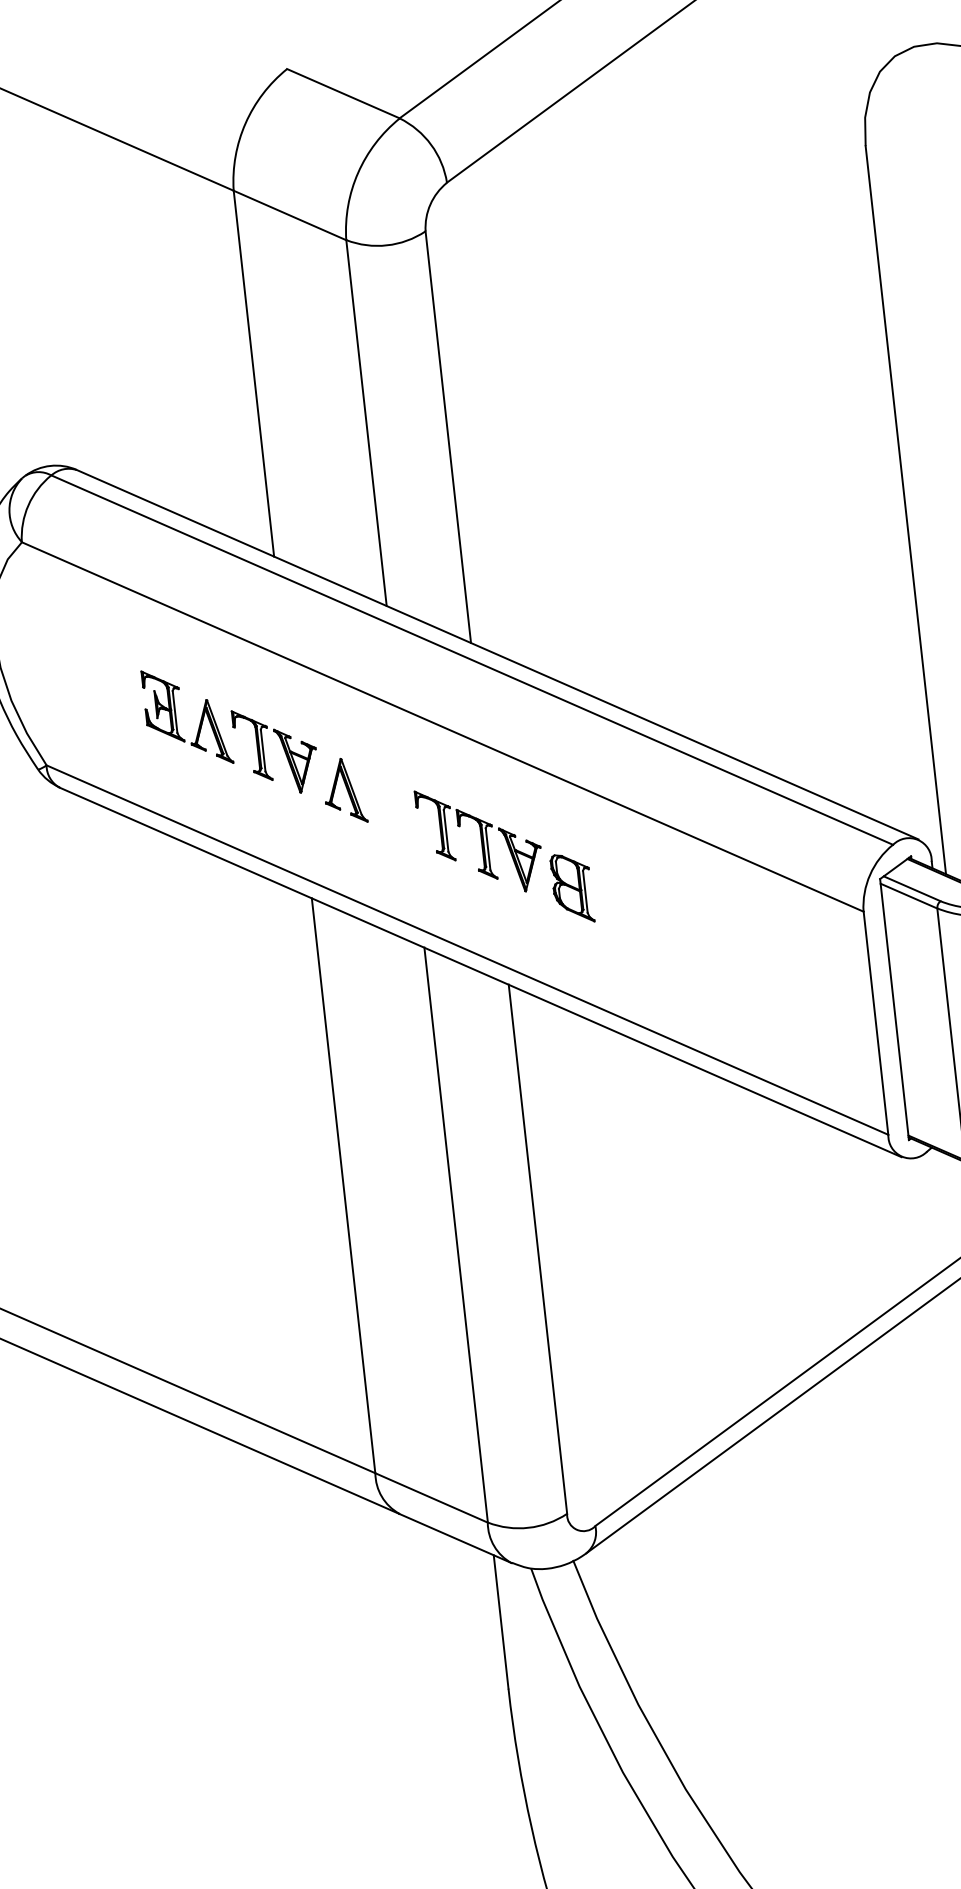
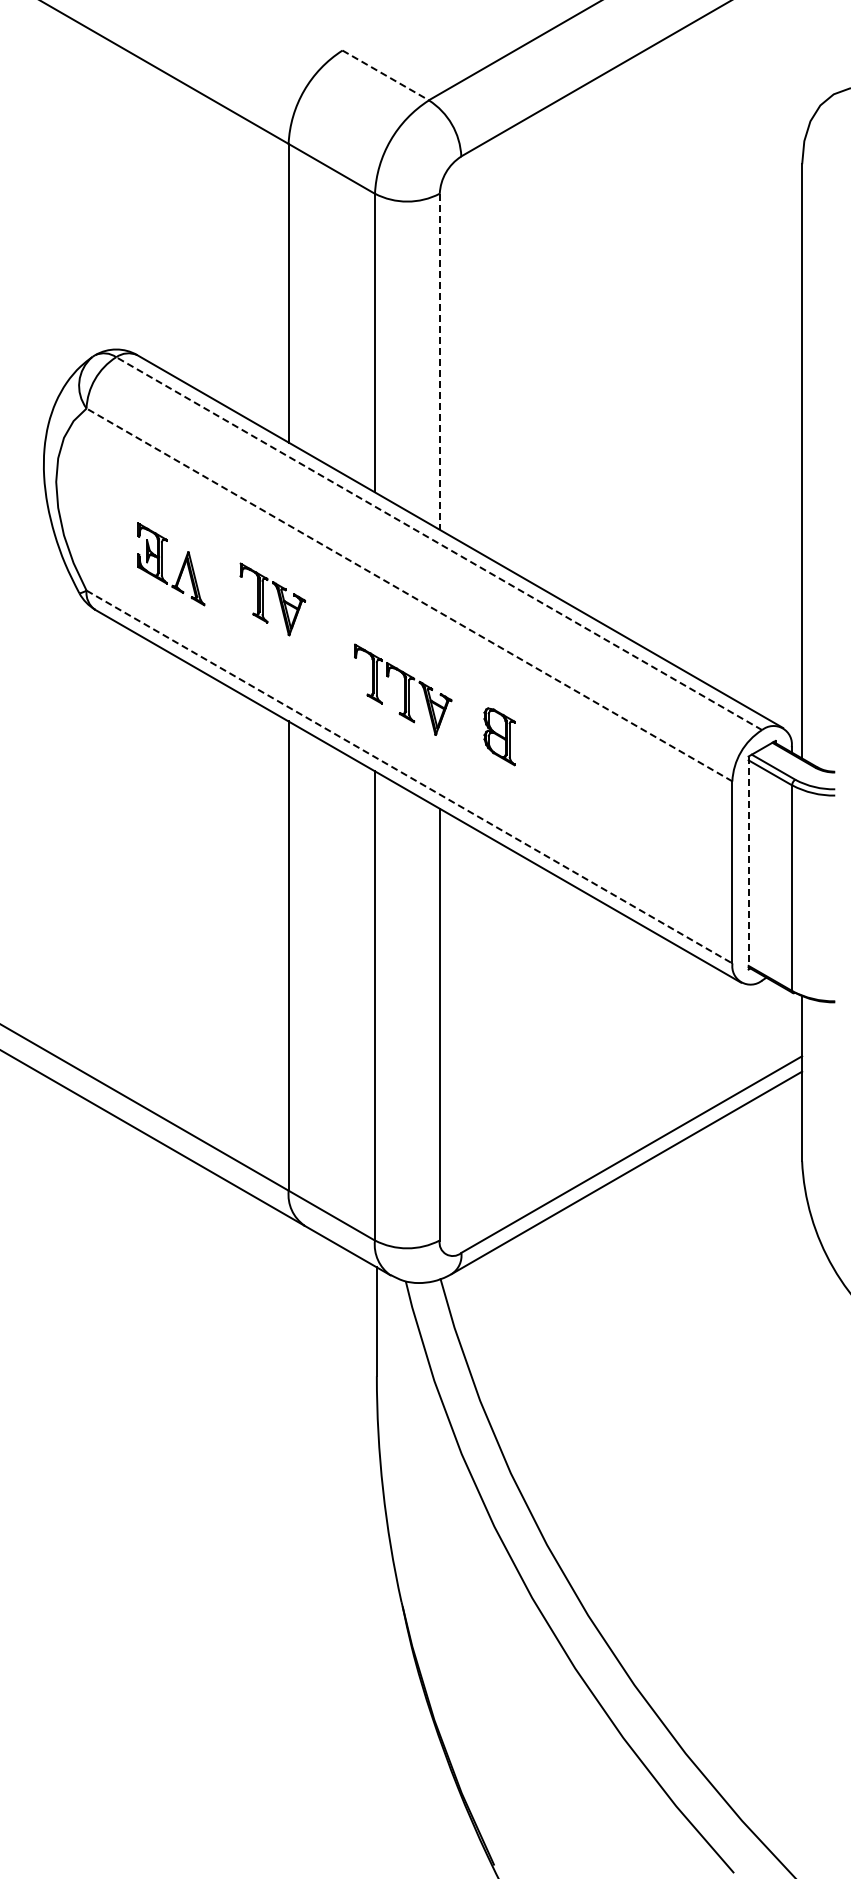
line: (343, 93) -> (385, 75), solid -> dashed
line: (447, 436) -> (439, 361), solid -> dashed
line: (472, 659) -> (439, 543), solid -> dashed
part: (176, 718) -> (162, 564), moved
line: (442, 726) -> (409, 594), solid -> dashed
part: (344, 790) -> (324, 637), removed
part: (480, 840) -> (403, 689), moved
line: (467, 950) -> (409, 777), solid -> dashed
line: (894, 1010) -> (748, 863), solid -> dashed

